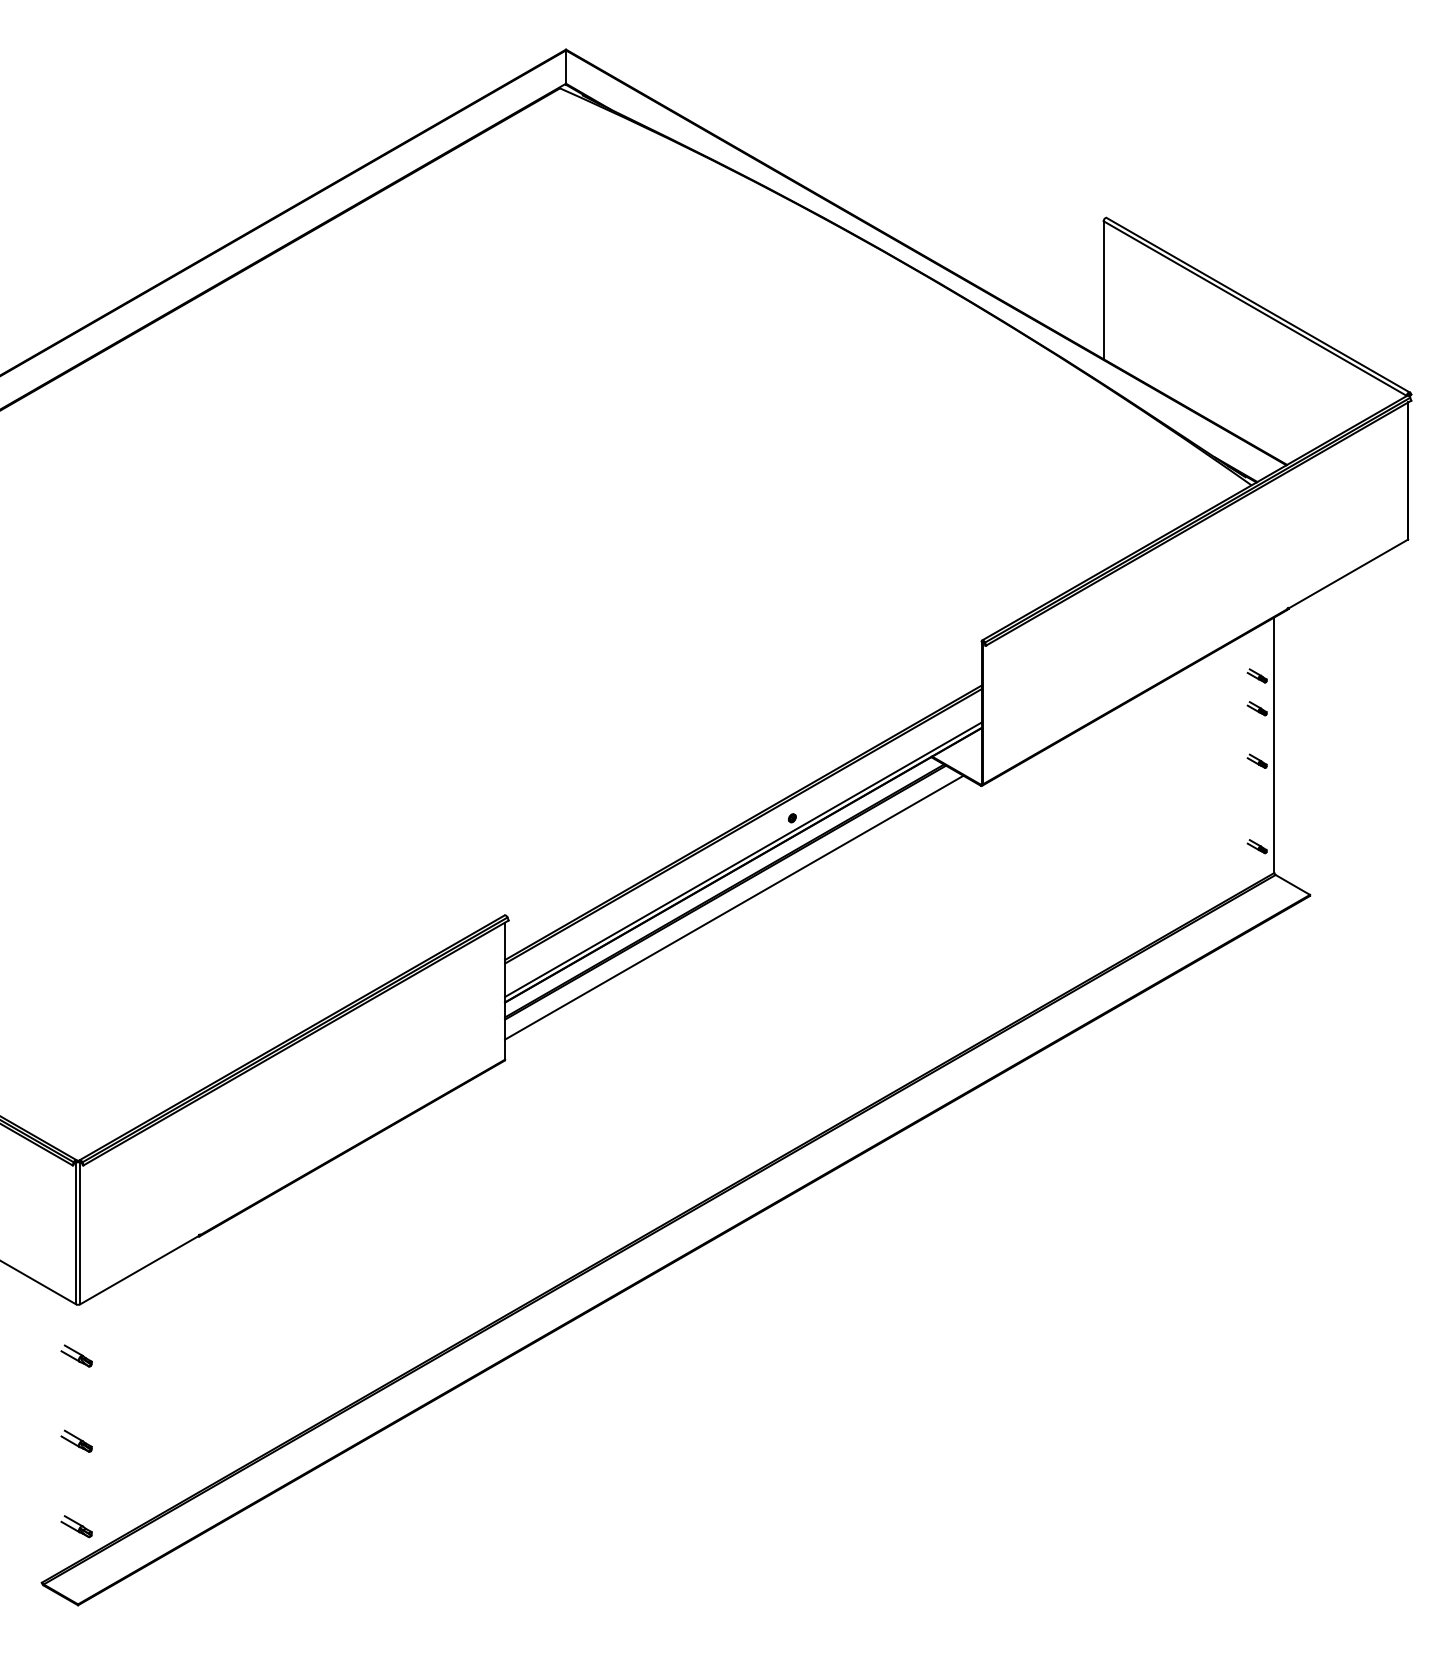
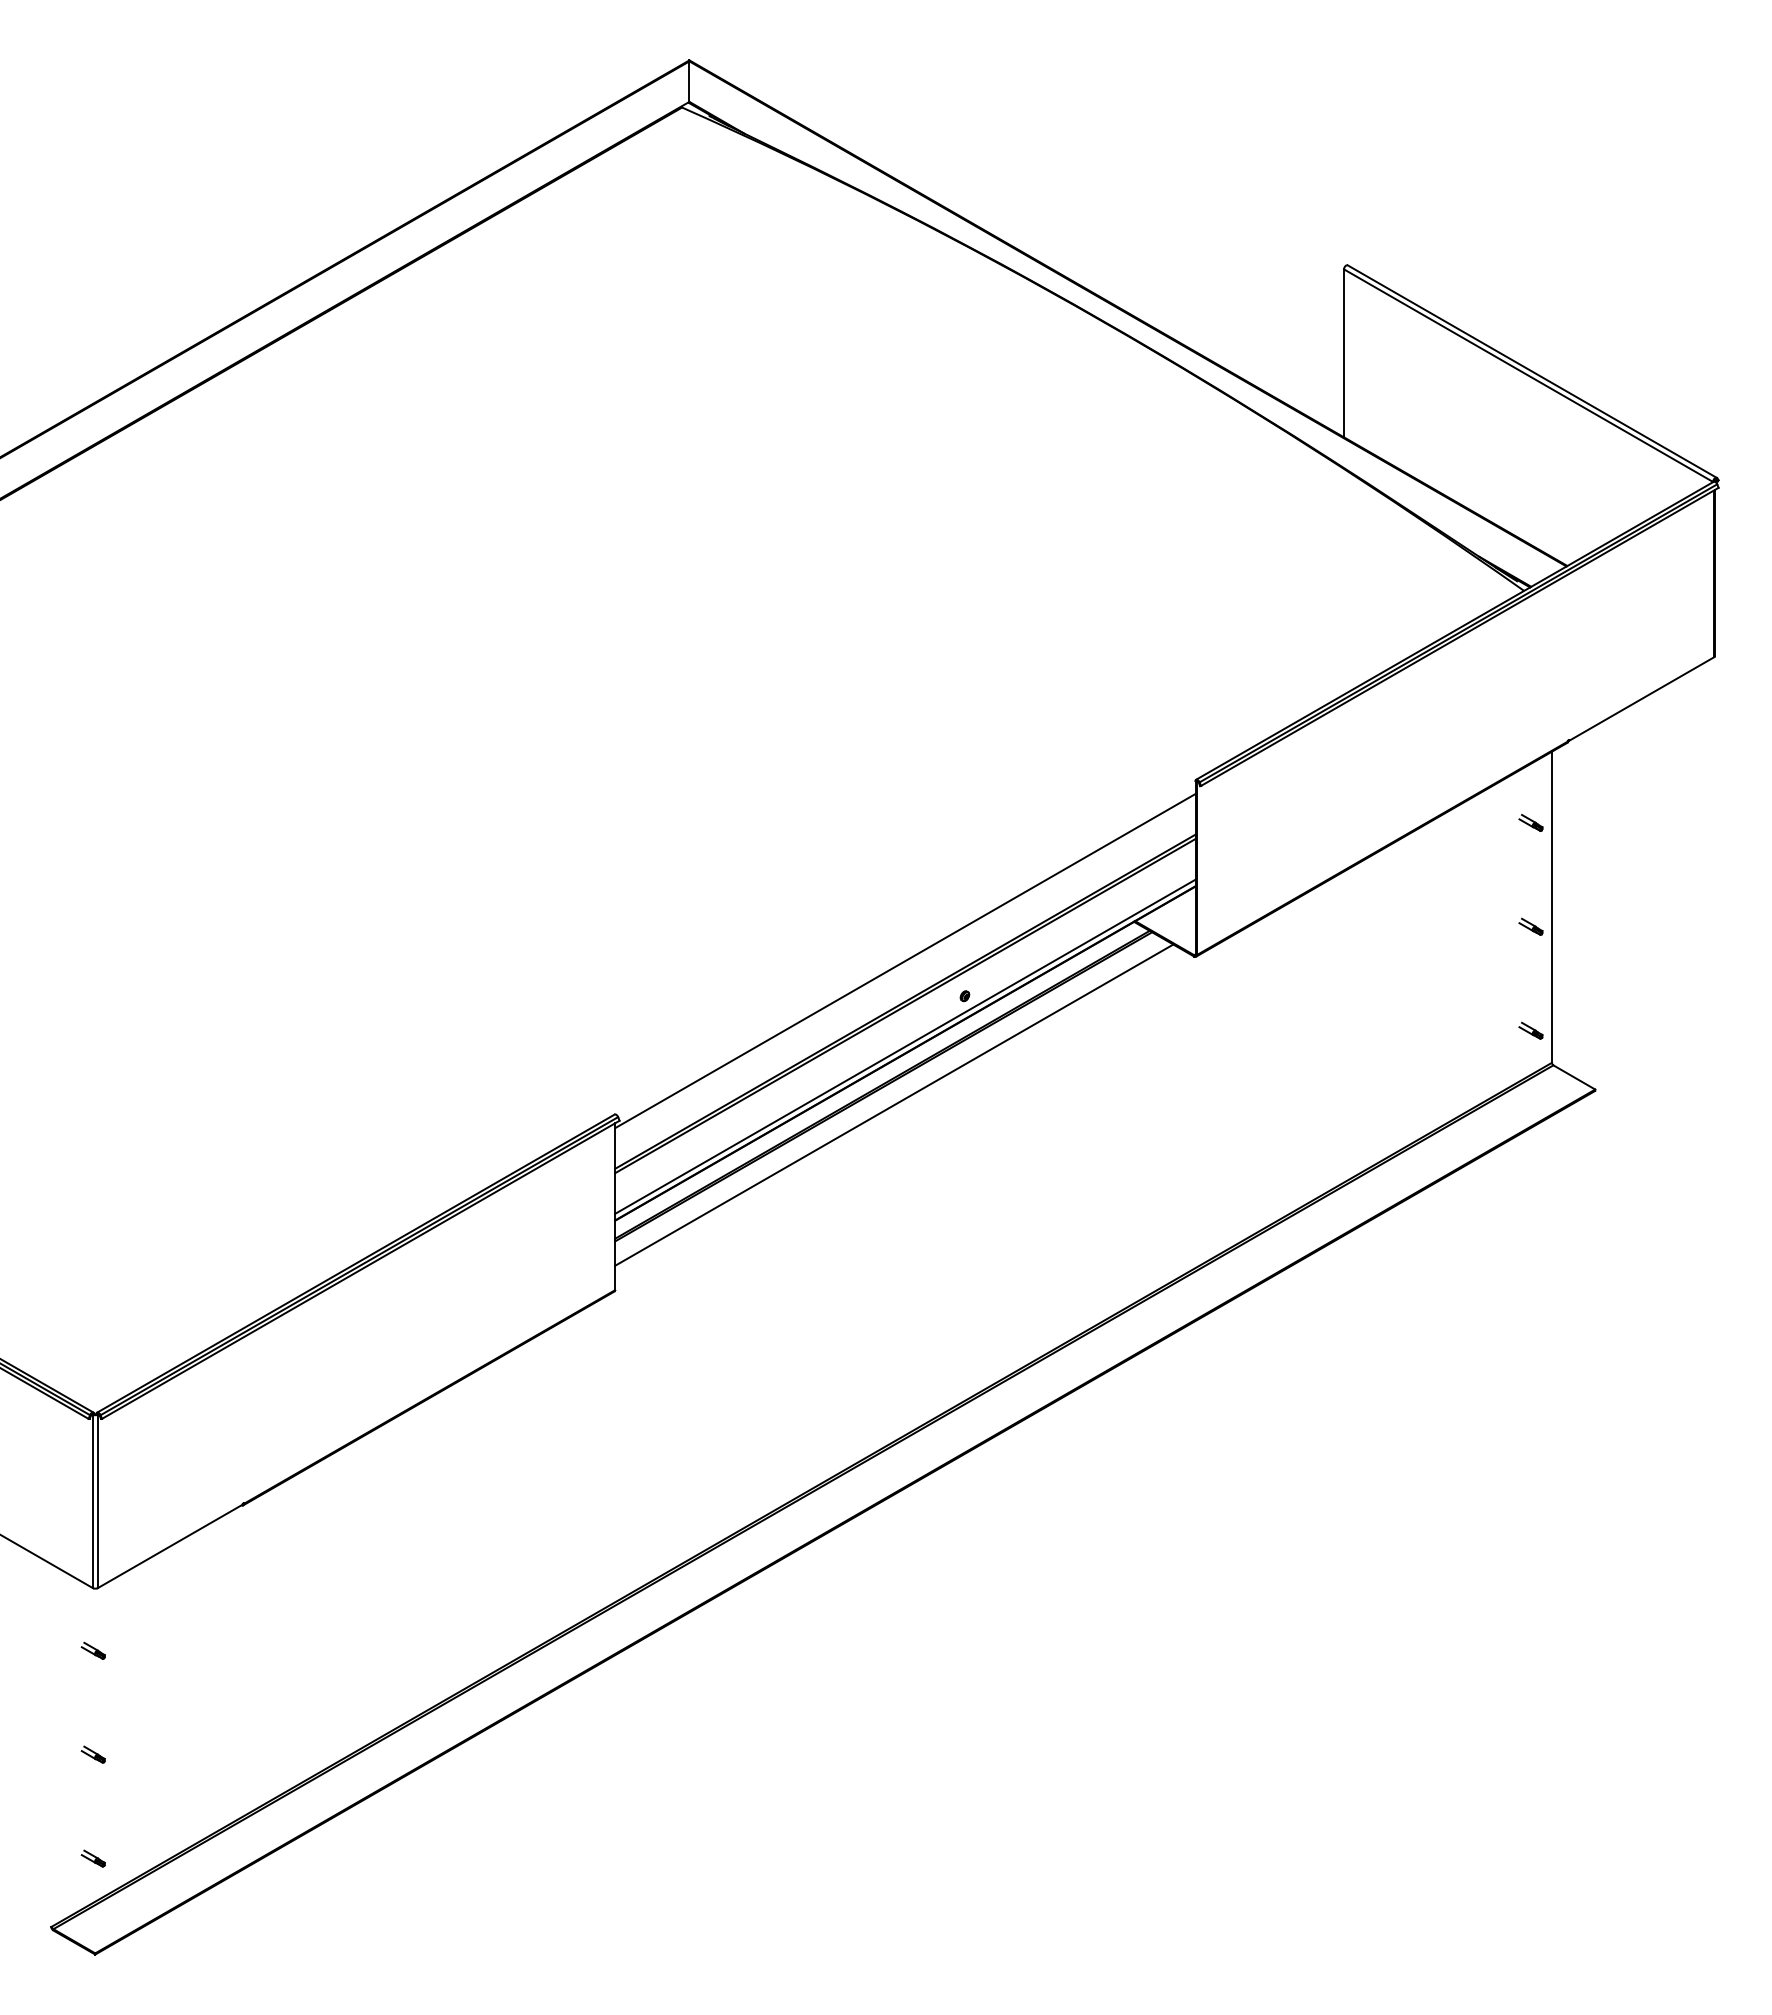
part: (1256, 708) -> (1530, 862), removed
line: (743, 788) -> (905, 960), added
part: (75, 1355) -> (92, 1650), size x0.62
part: (75, 1441) -> (92, 1754), size x0.62
part: (75, 1526) -> (92, 1858), size x0.62

